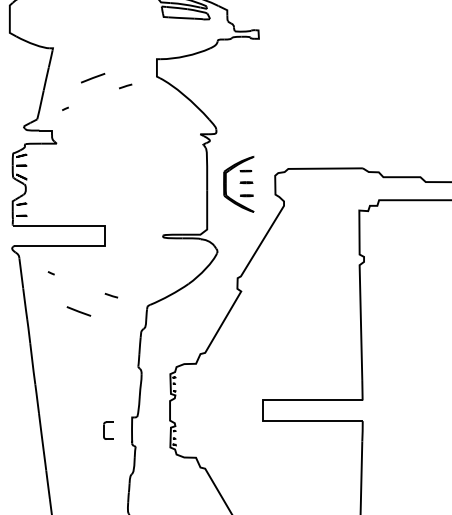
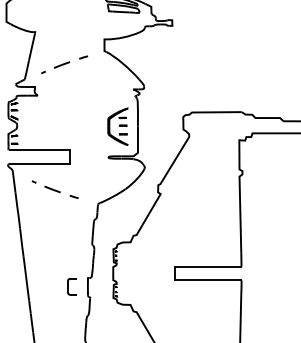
line: (92, 77) -> (61, 64), moved
part: (238, 183) -> (117, 126), moved
line: (78, 311) -> (52, 189), moved
part: (107, 430) -> (71, 286), size x1.43

